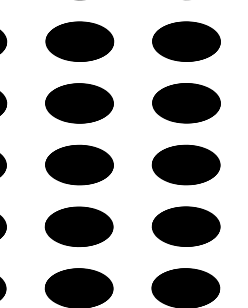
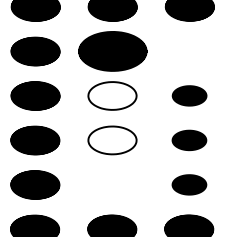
part: (79, 41) -> (112, 51), size x1.4
part: (186, 41) -> (189, 51), removed
hatch: (79, 102) -> (112, 95), removed
part: (186, 102) -> (189, 95), size x0.7
hatch: (79, 165) -> (112, 140), removed
part: (186, 165) -> (189, 140), size x0.7
part: (79, 226) -> (112, 184), removed
part: (186, 226) -> (189, 184), size x0.7

